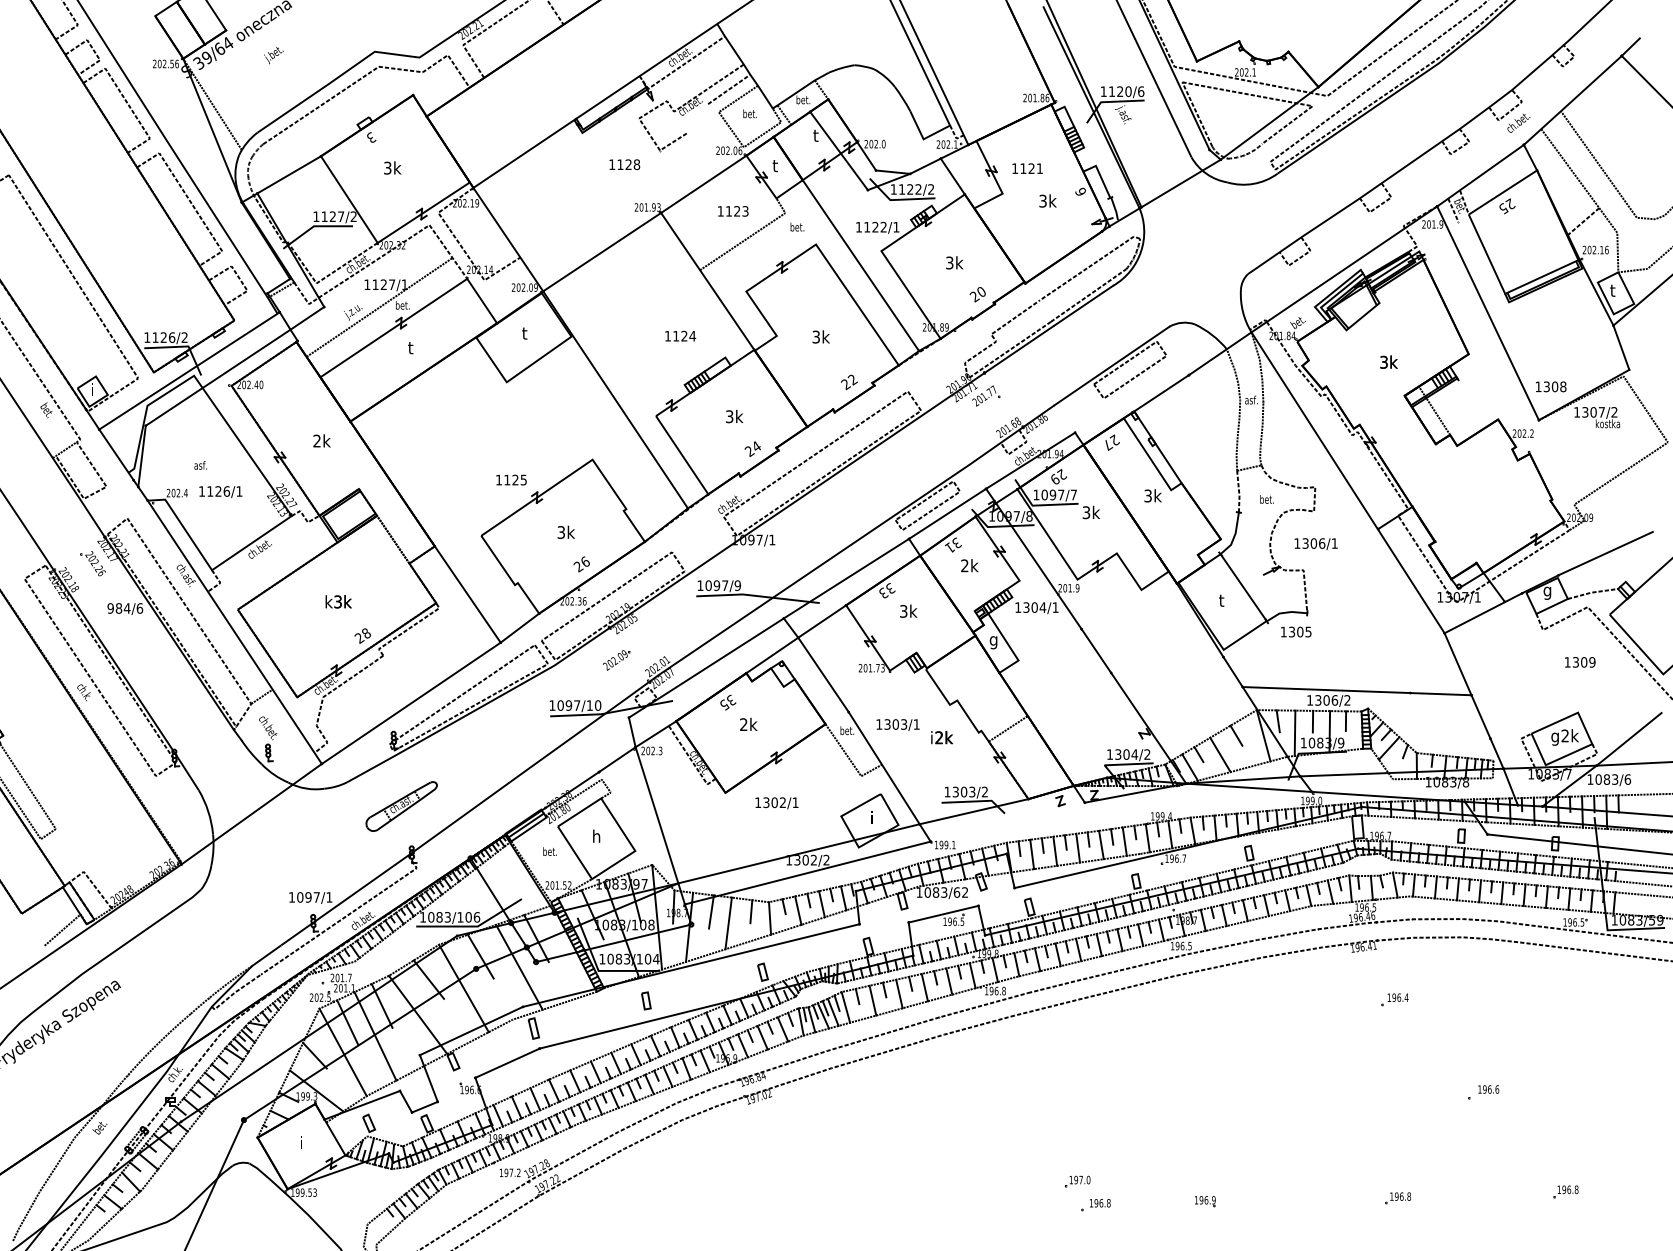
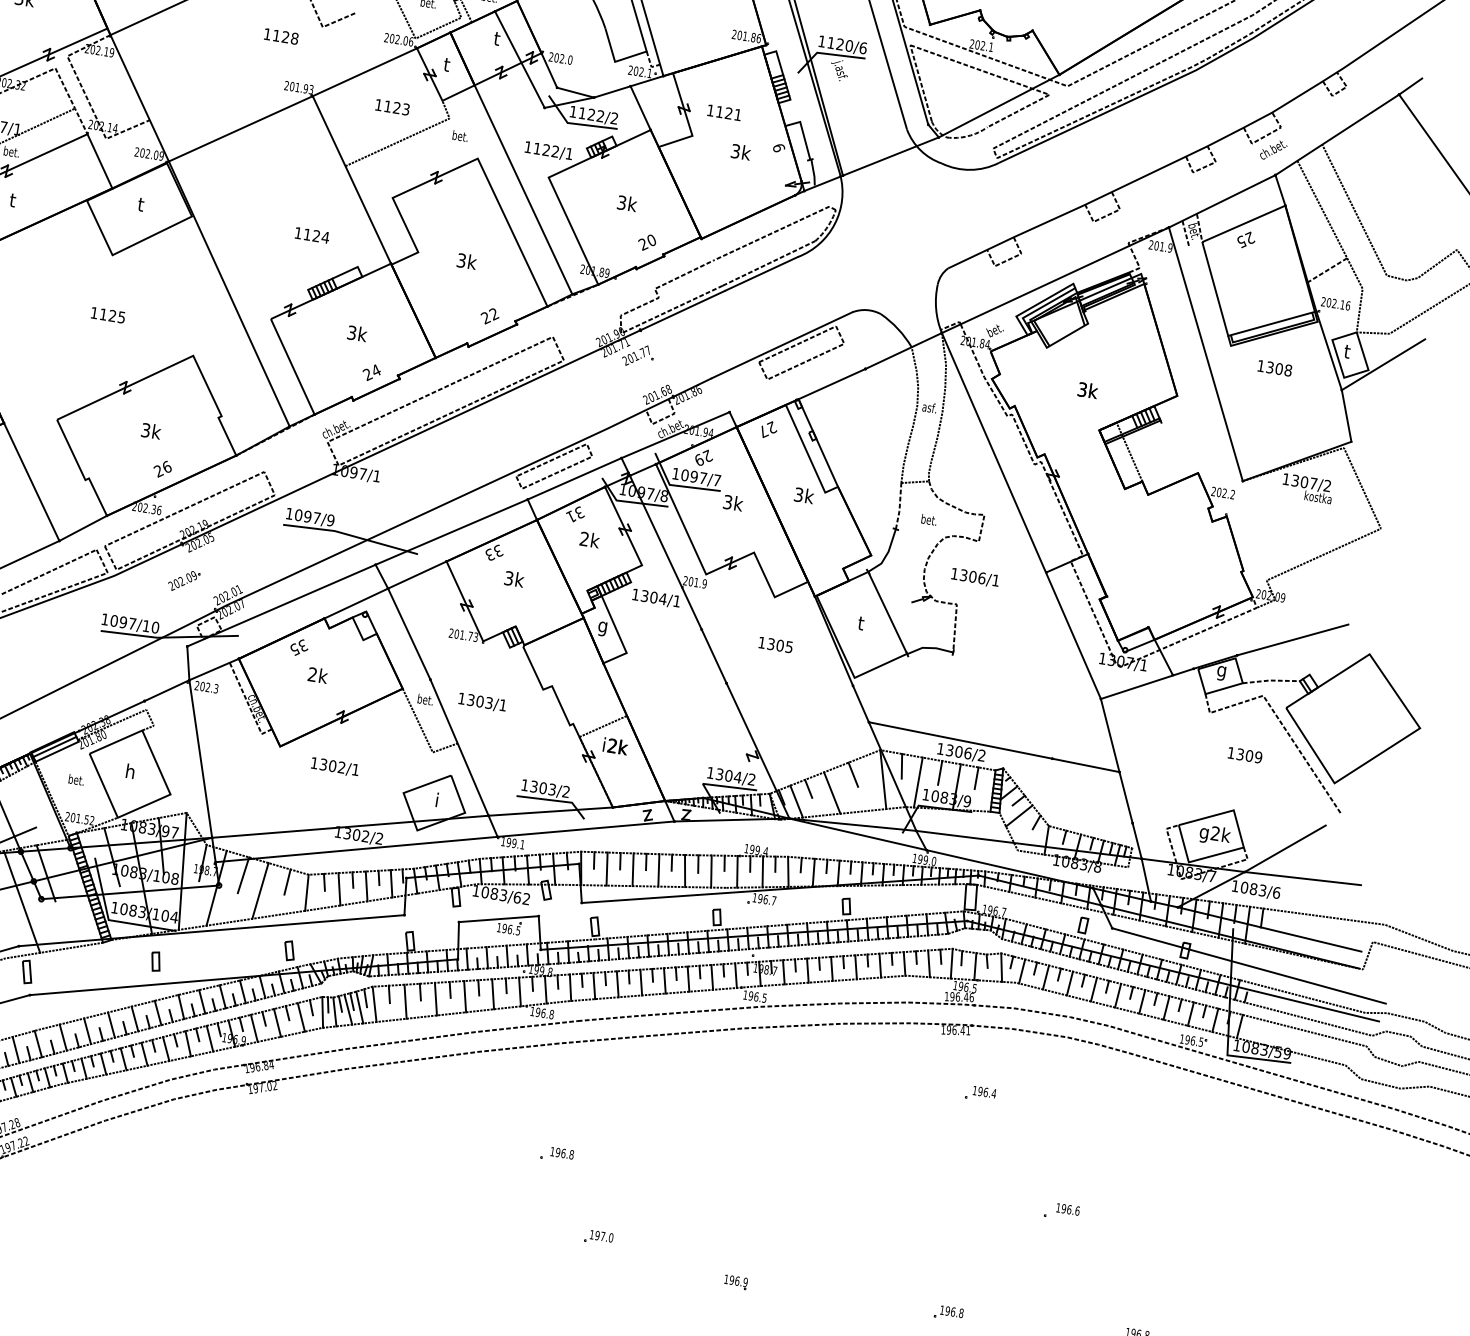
text: (1080, 191) -> (778, 147), 9 -> 6
text: (1551, 386) -> (1275, 368), moved
text: (511, 479) -> (108, 314), moved
text: (1296, 631) -> (776, 644), moved
text: (942, 737) -> (616, 746), moved
line: (1007, 821) -> (585, 828), added
part: (1095, 1205) -> (556, 1154), moved

